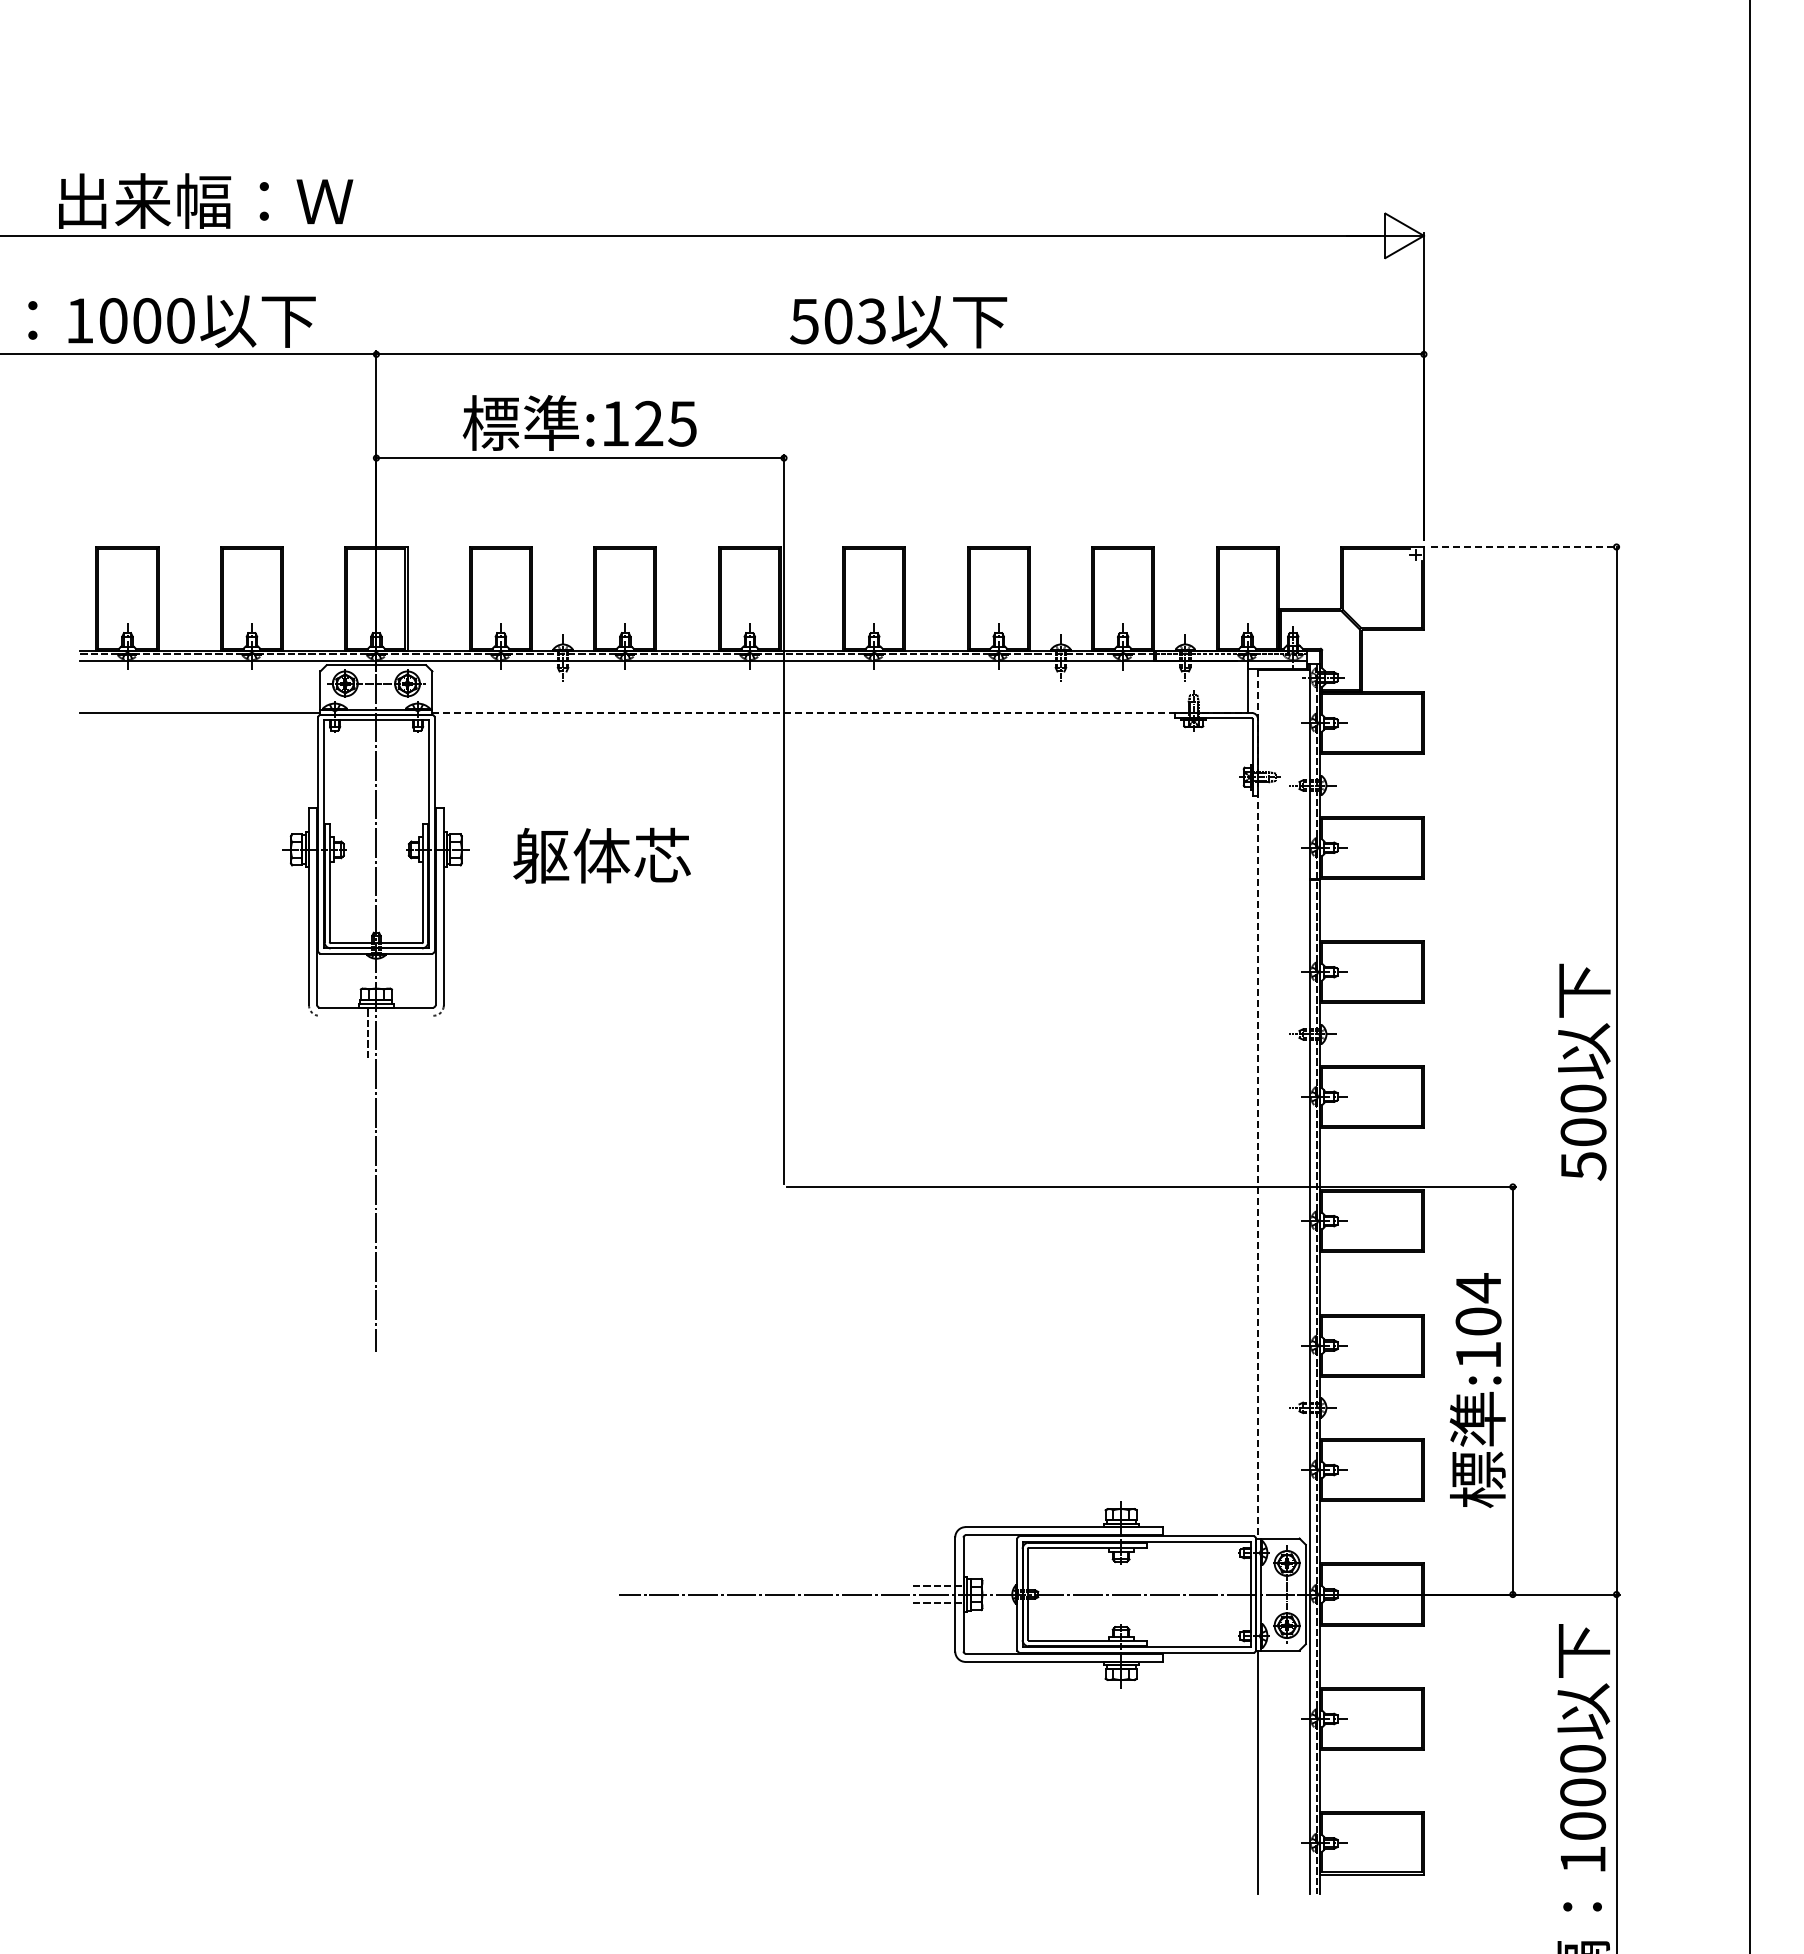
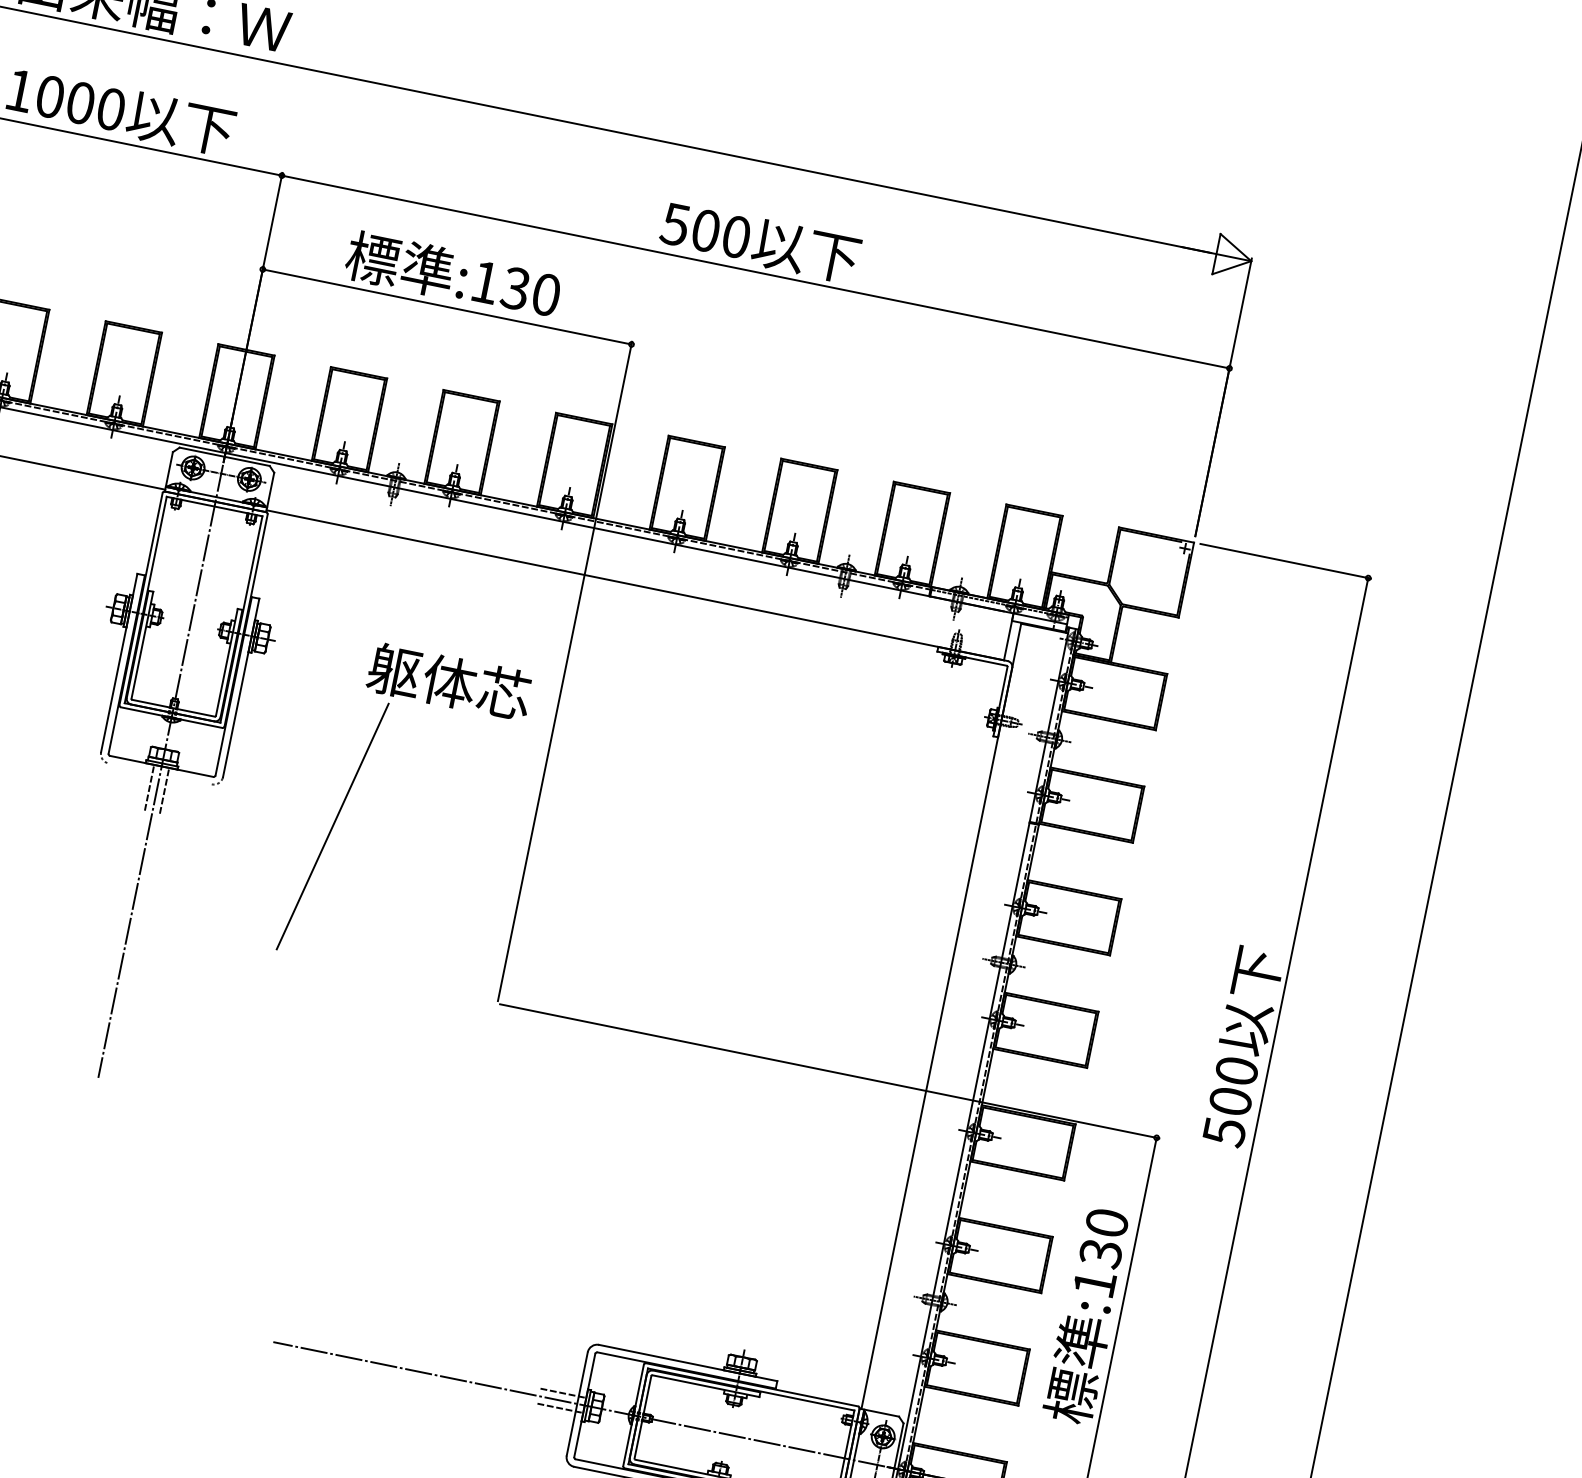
text: (871, 321) -> (735, 237), 503 -> 500
text: (665, 423) -> (530, 291), :125 -> :130
line: (1525, 547) -> (1285, 561), dashed -> solid
line: (840, 712) -> (635, 584), dashed -> solid
text: (601, 855) -> (449, 681), moved
line: (384, 1032) -> (164, 790), added
line: (570, 1034) -> (332, 826), added
line: (1258, 1104) -> (941, 1016), dashed -> solid
text: (1478, 1304) -> (1103, 1237), :104 -> :130

